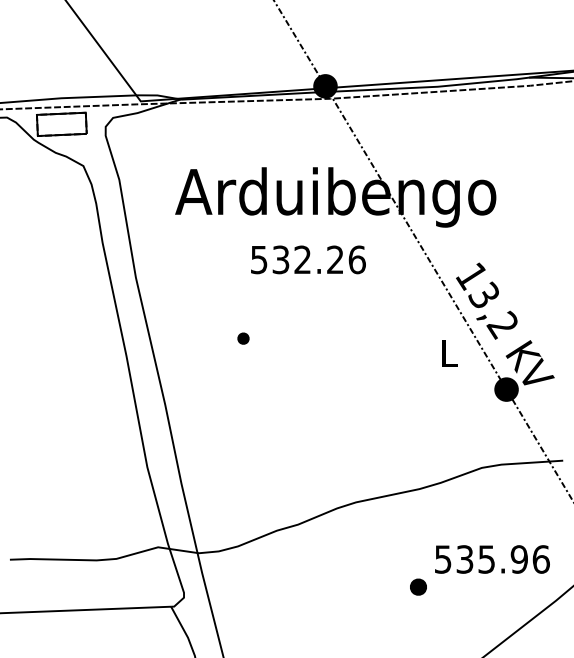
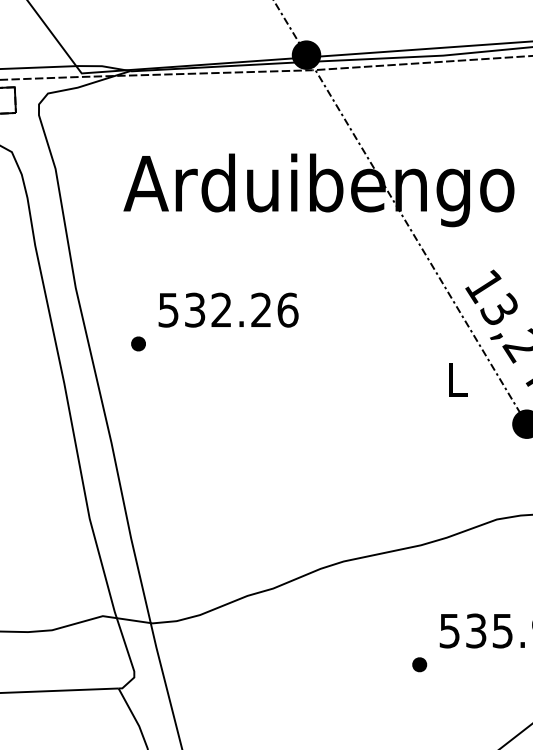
text: (308, 259) -> (228, 309), moved
part: (243, 338) -> (138, 343), moved
part: (418, 587) -> (419, 665), size x0.71

